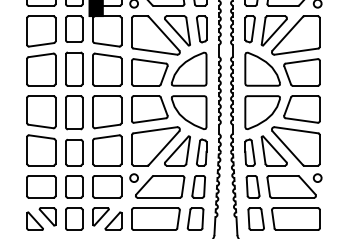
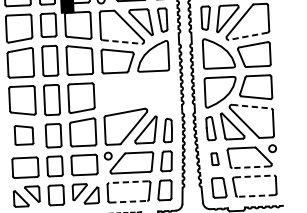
line: (155, 51) -> (122, 41), solid -> dashed
line: (296, 51) -> (248, 36), solid -> dashed
part: (169, 112) -> (137, 95), removed
line: (296, 130) -> (251, 106), solid -> dashed
part: (41, 150) -> (24, 135), size x0.7
part: (252, 186) -> (214, 158), size x0.6
line: (292, 197) -> (250, 167), solid -> dashed
line: (155, 208) -> (128, 182), solid -> dashed
line: (295, 208) -> (253, 176), solid -> dashed
line: (154, 230) -> (128, 202), solid -> dashed
line: (297, 230) -> (256, 196), solid -> dashed

